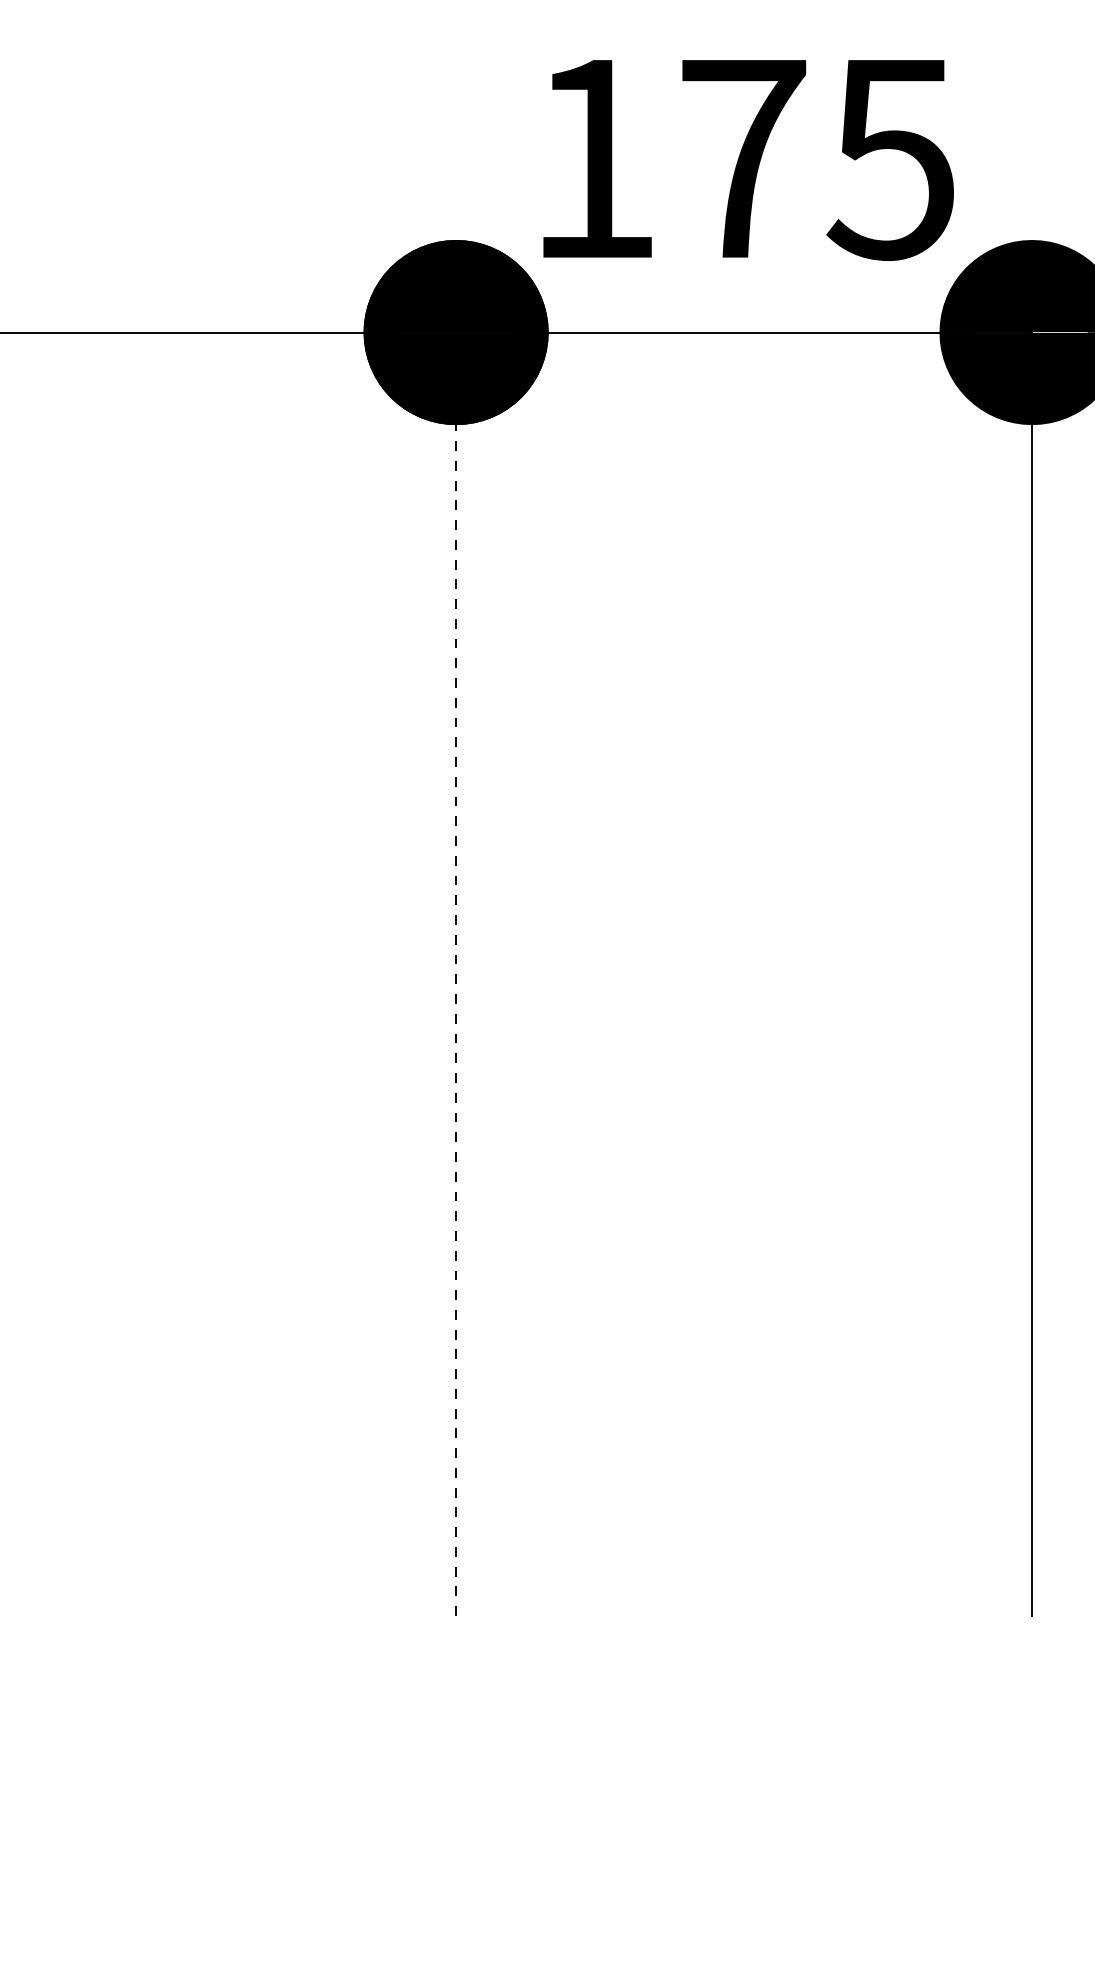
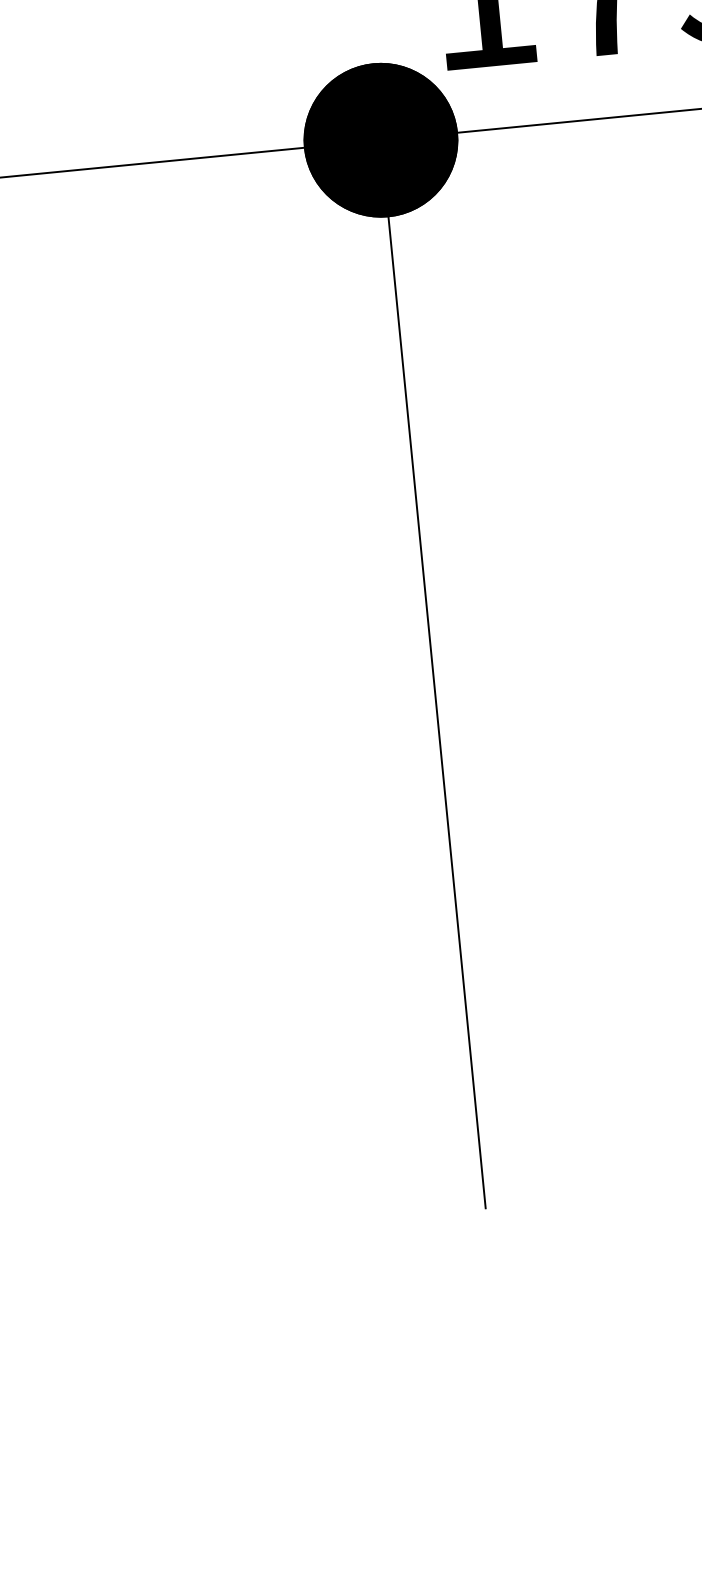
line: (456, 974) -> (433, 674), dashed -> solid

